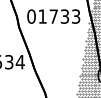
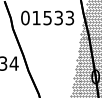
text: (53, 17) -> (47, 18), 01733 -> 01533

